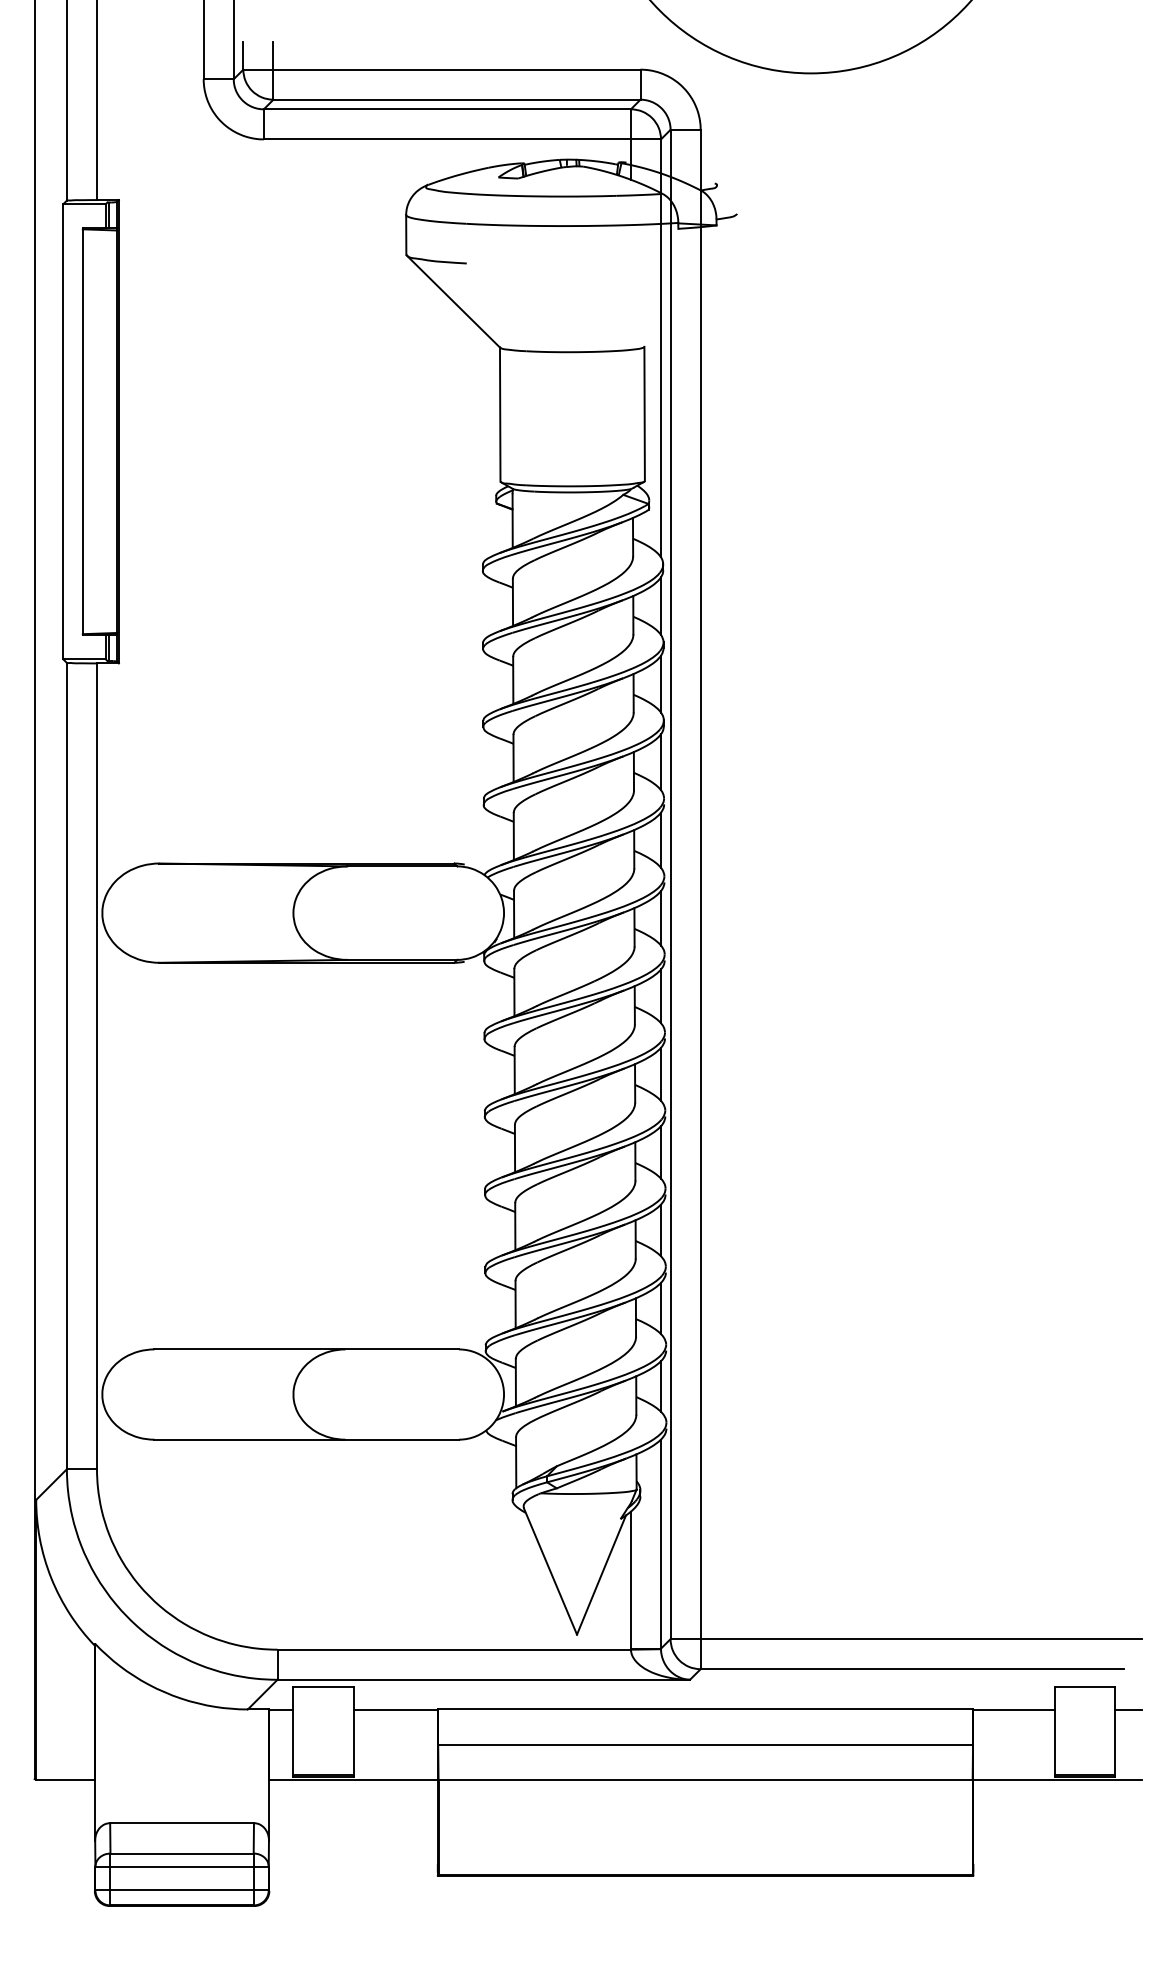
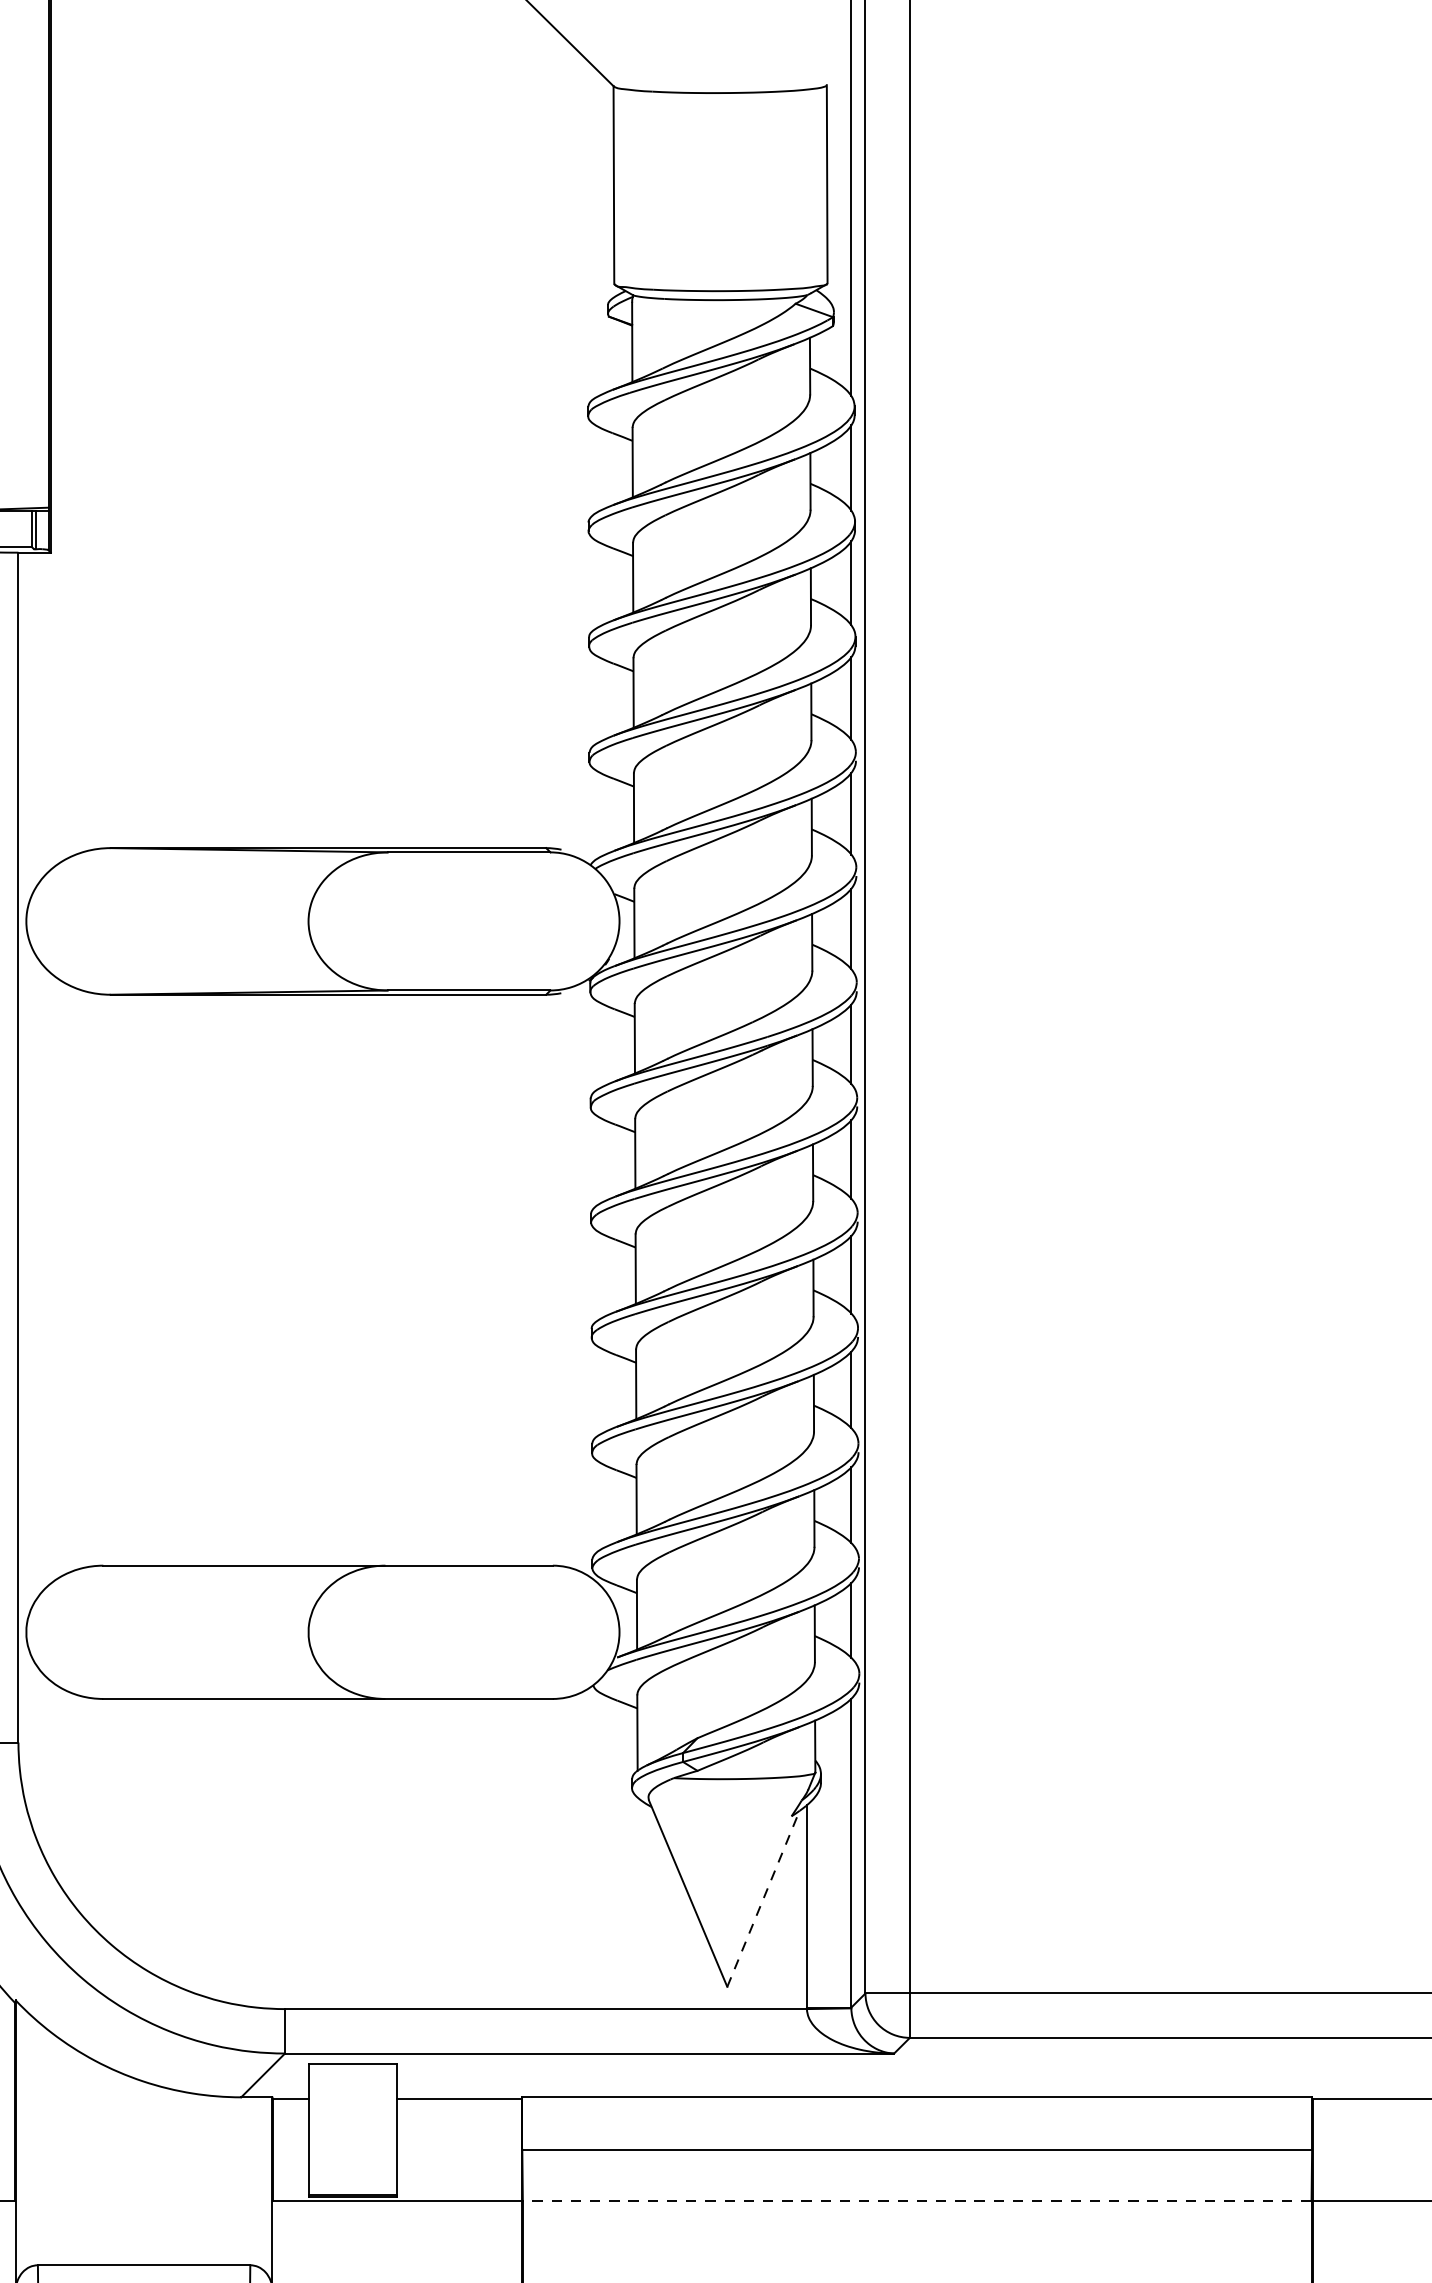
line: (601, 1574) -> (763, 1898), solid -> dashed
line: (705, 1779) -> (917, 2200), solid -> dashed

